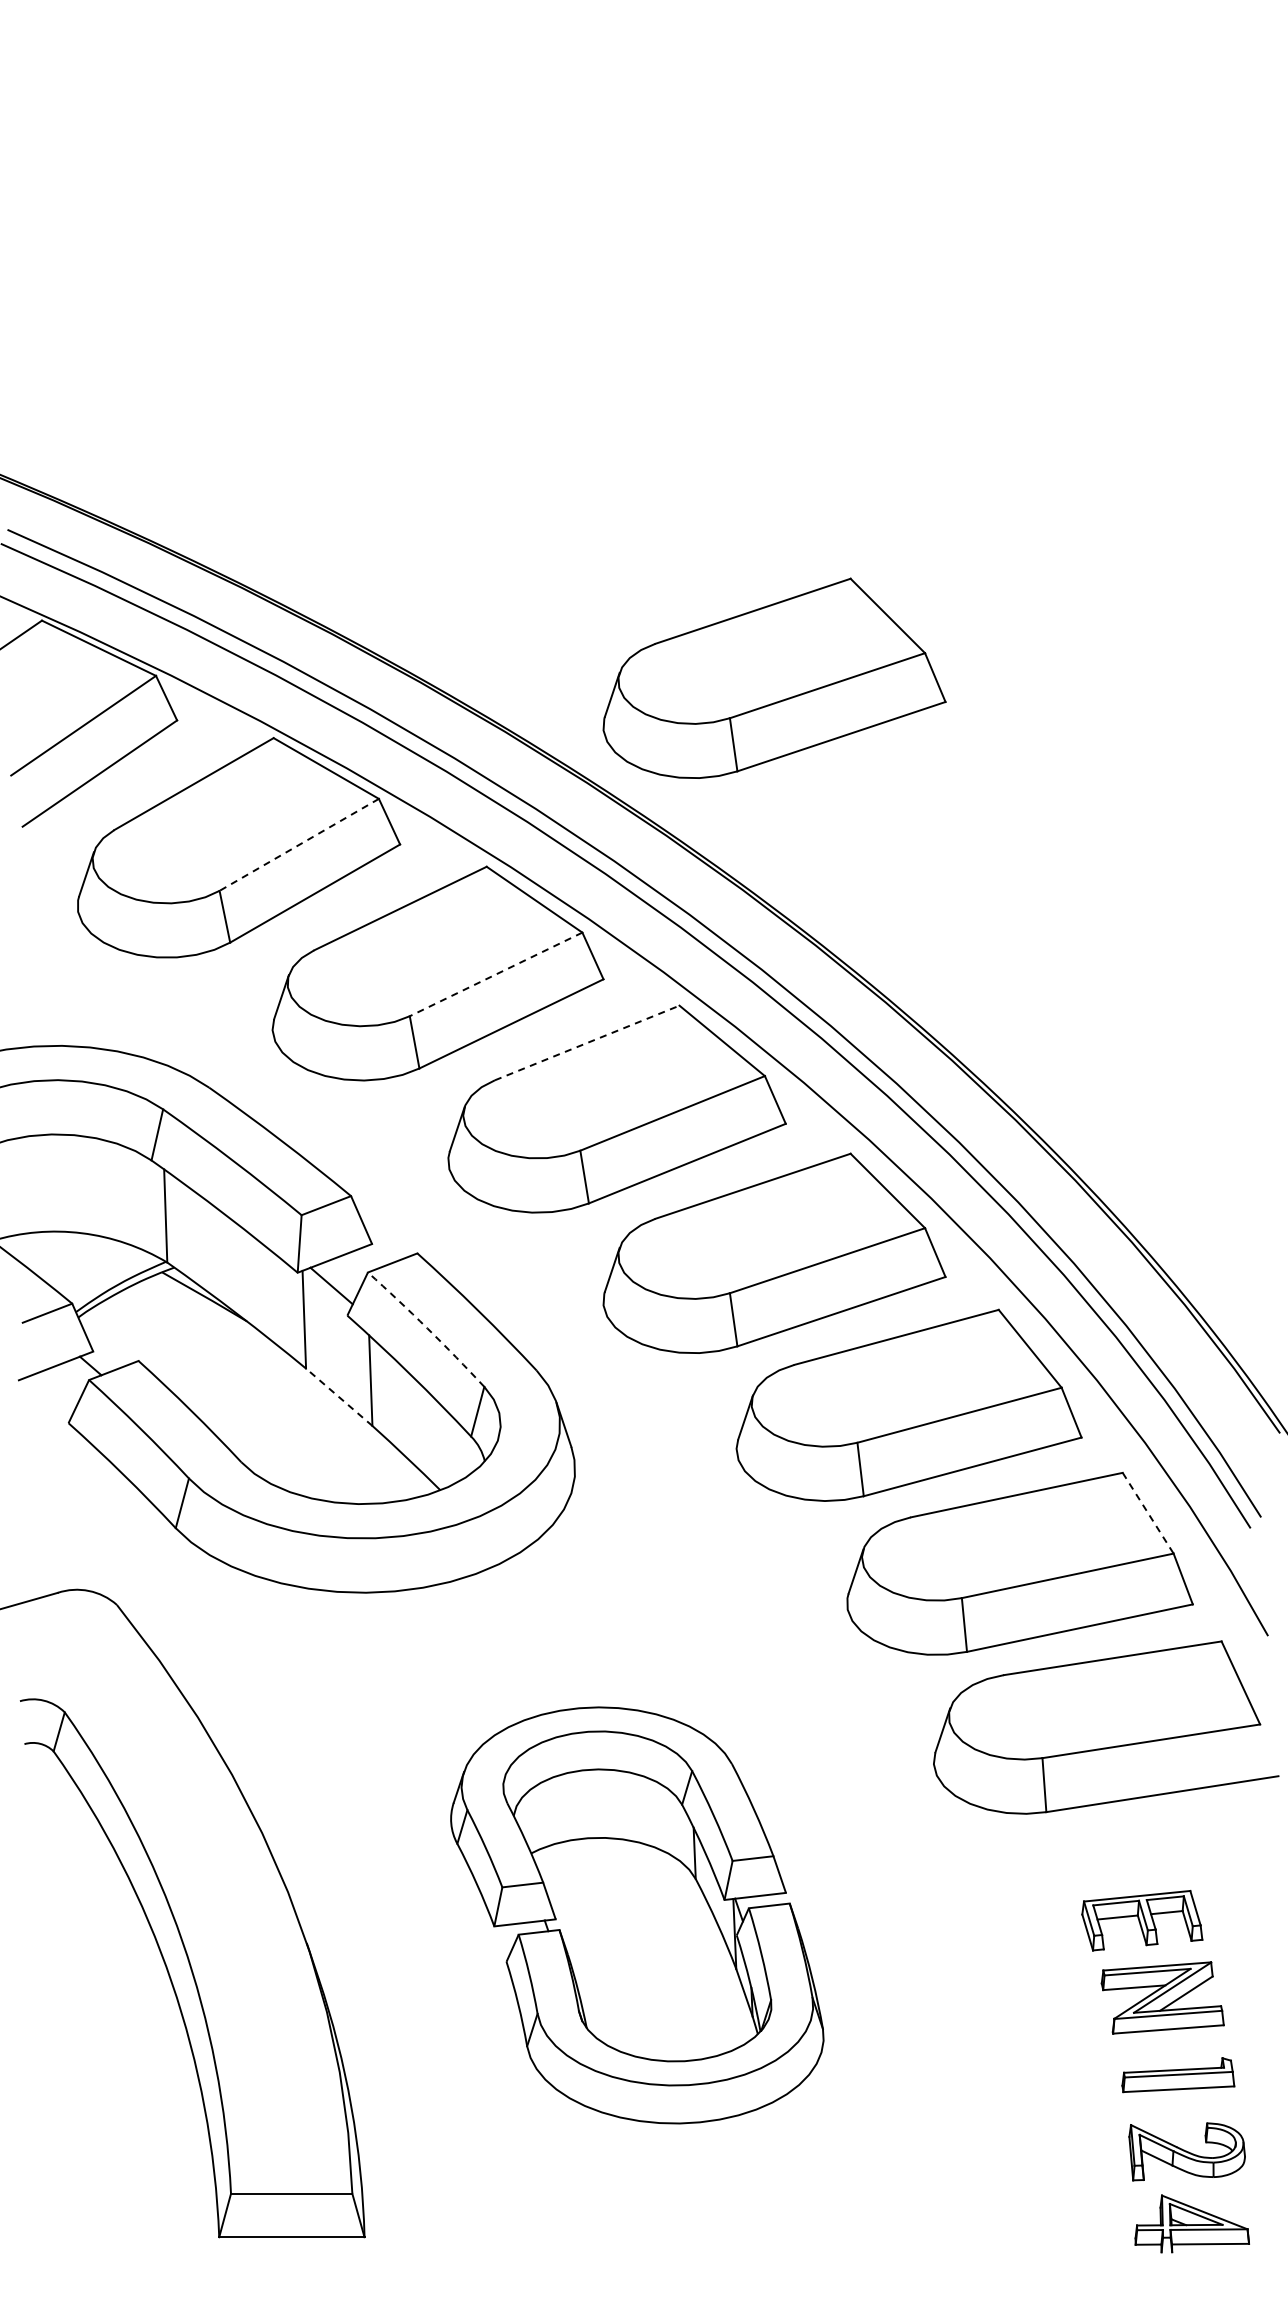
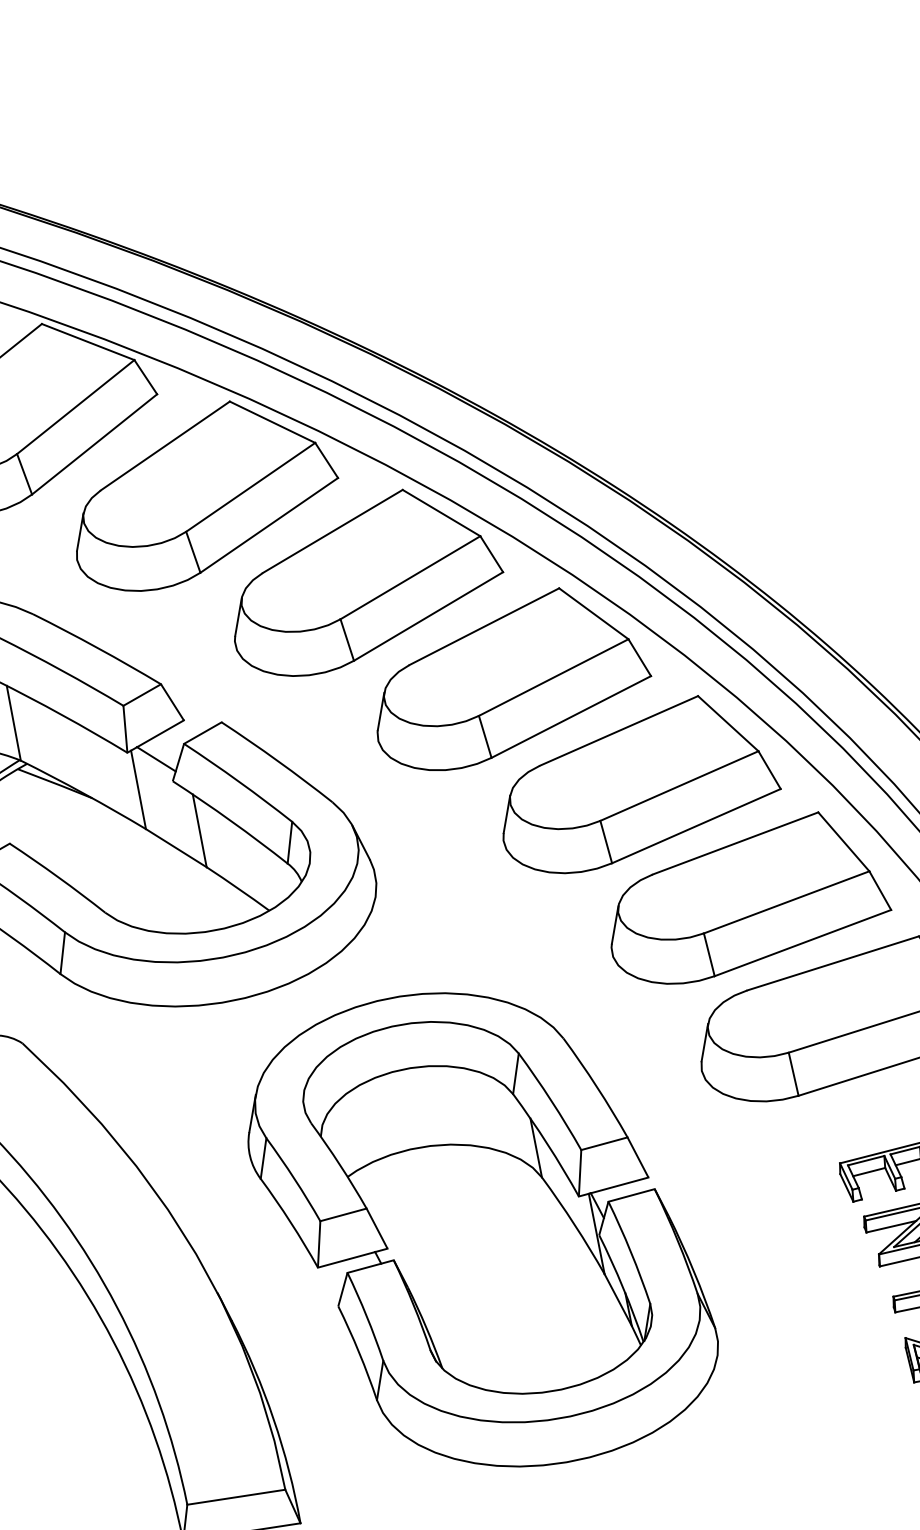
part: (774, 677) -> (438, 213), removed
line: (299, 844) -> (75, 406), dashed -> solid
line: (496, 974) -> (251, 487), dashed -> solid
line: (587, 1042) -> (332, 531), dashed -> solid
arc: (427, 1328) -> (239, 781), dashed -> solid
line: (339, 1397) -> (176, 848), dashed -> solid
line: (1148, 1513) -> (844, 842), dashed -> solid
part: (637, 1915) -> (481, 1229), size x1.43

